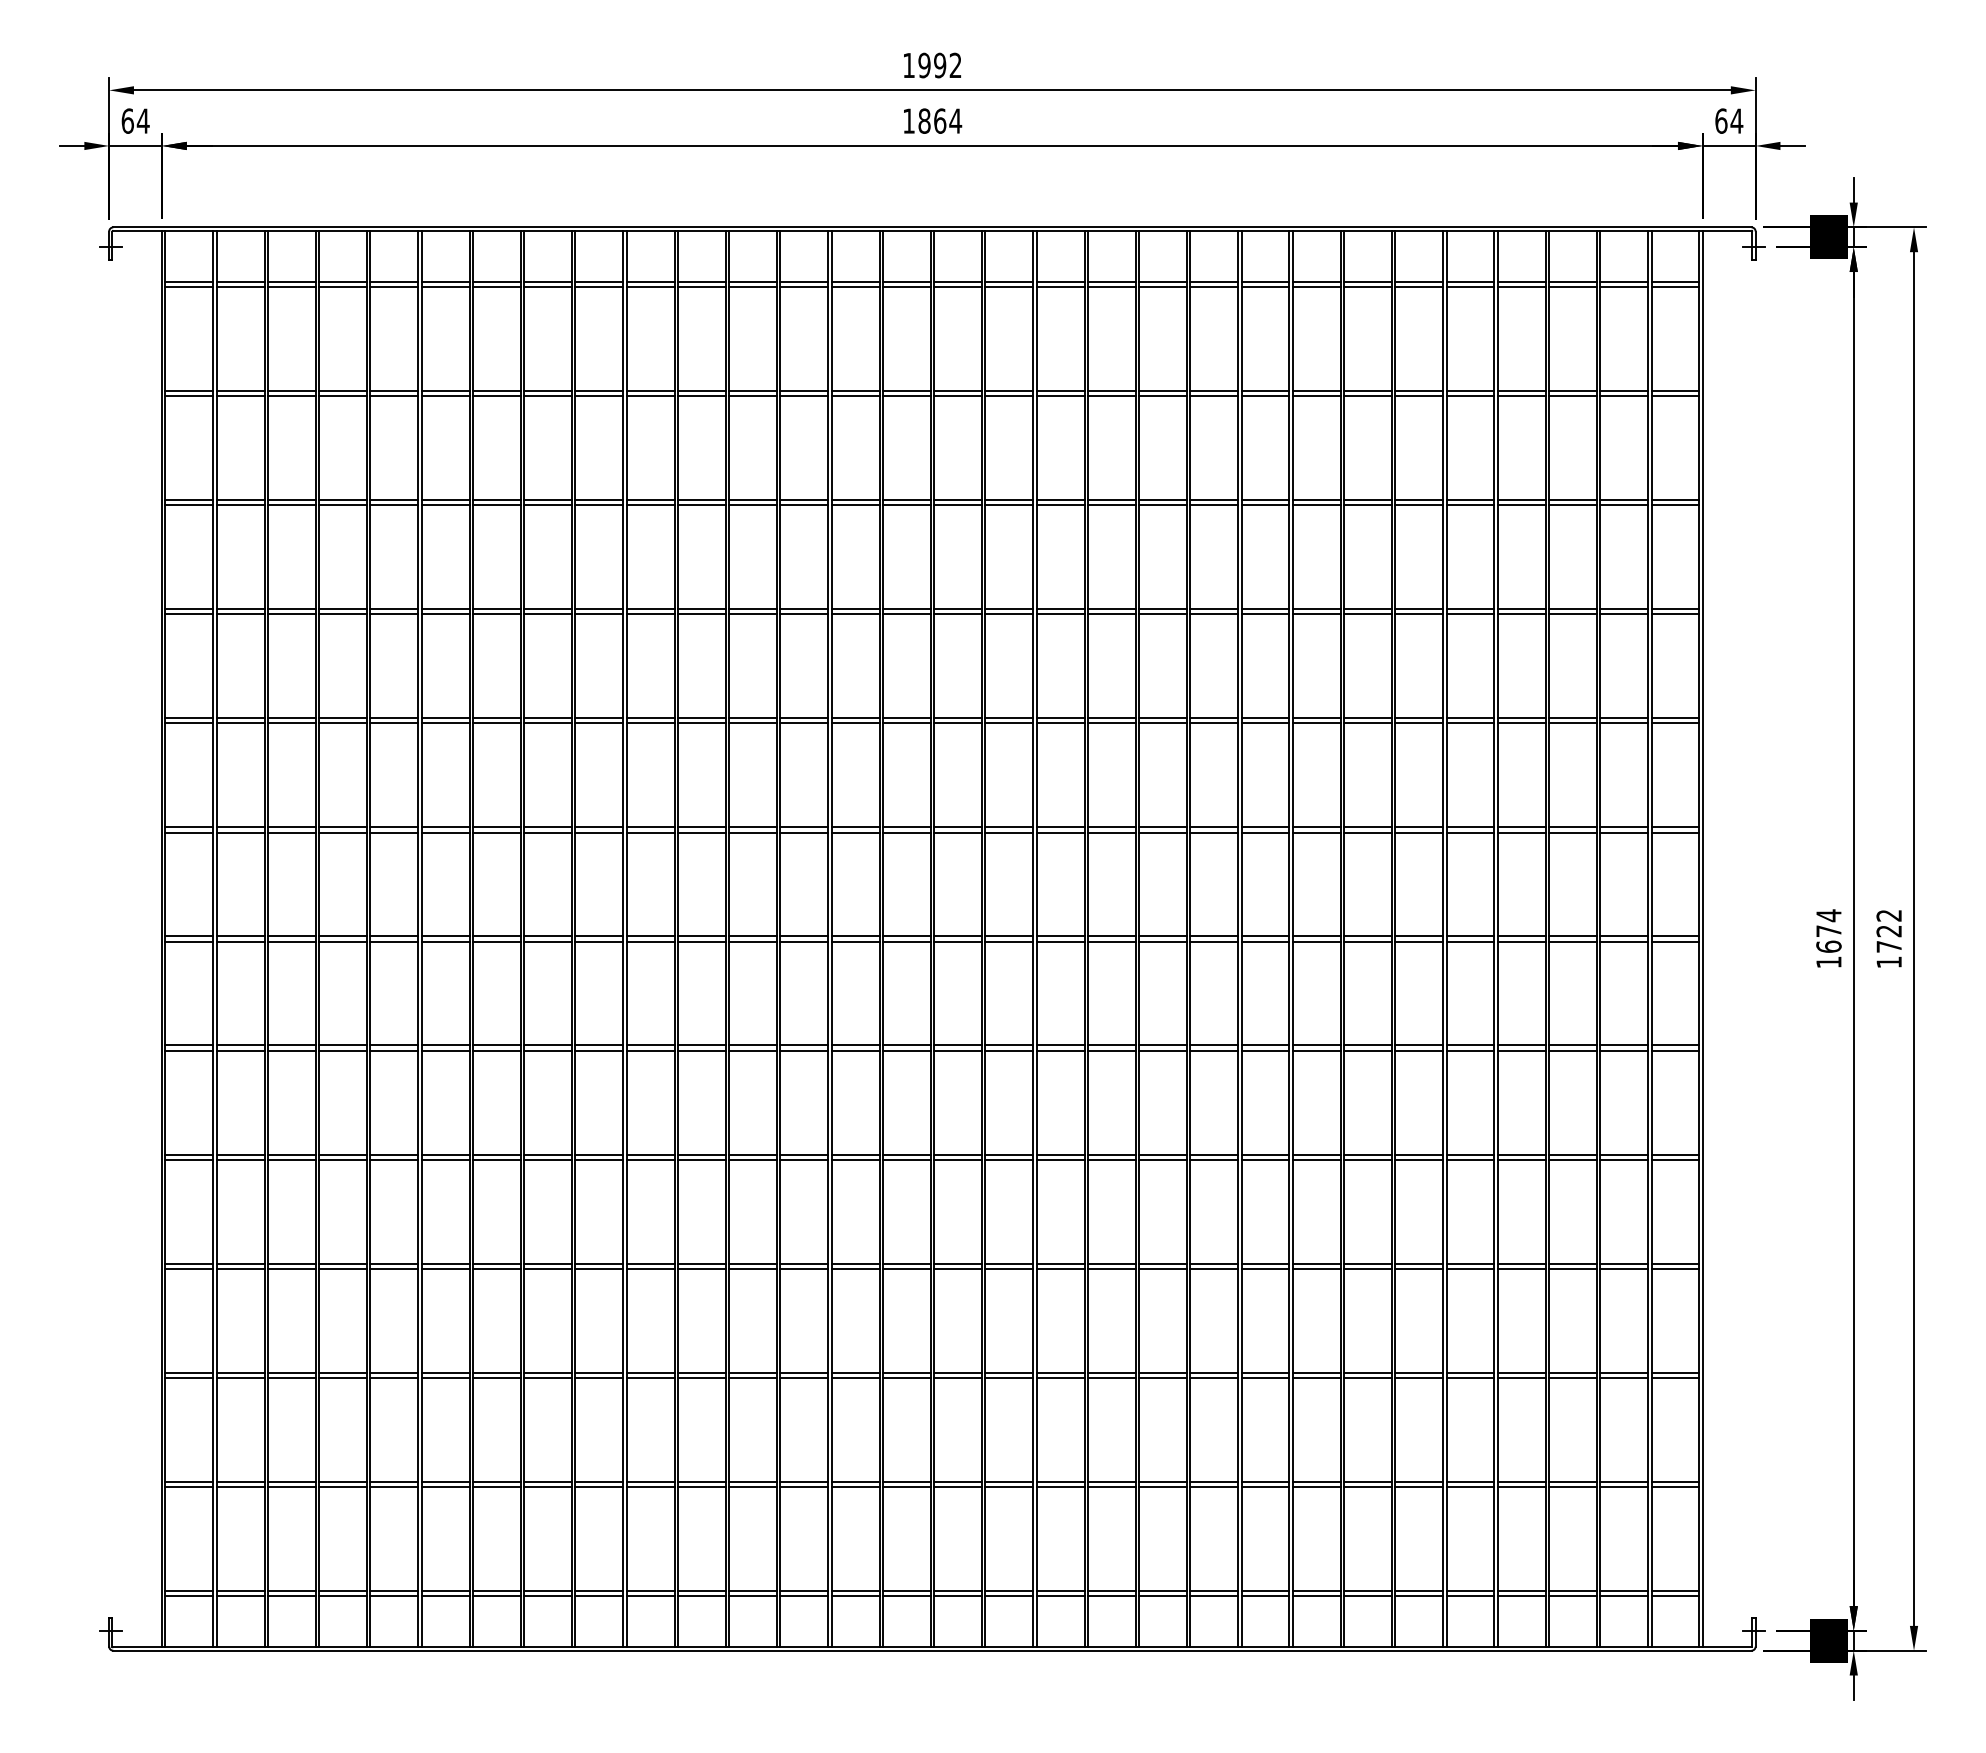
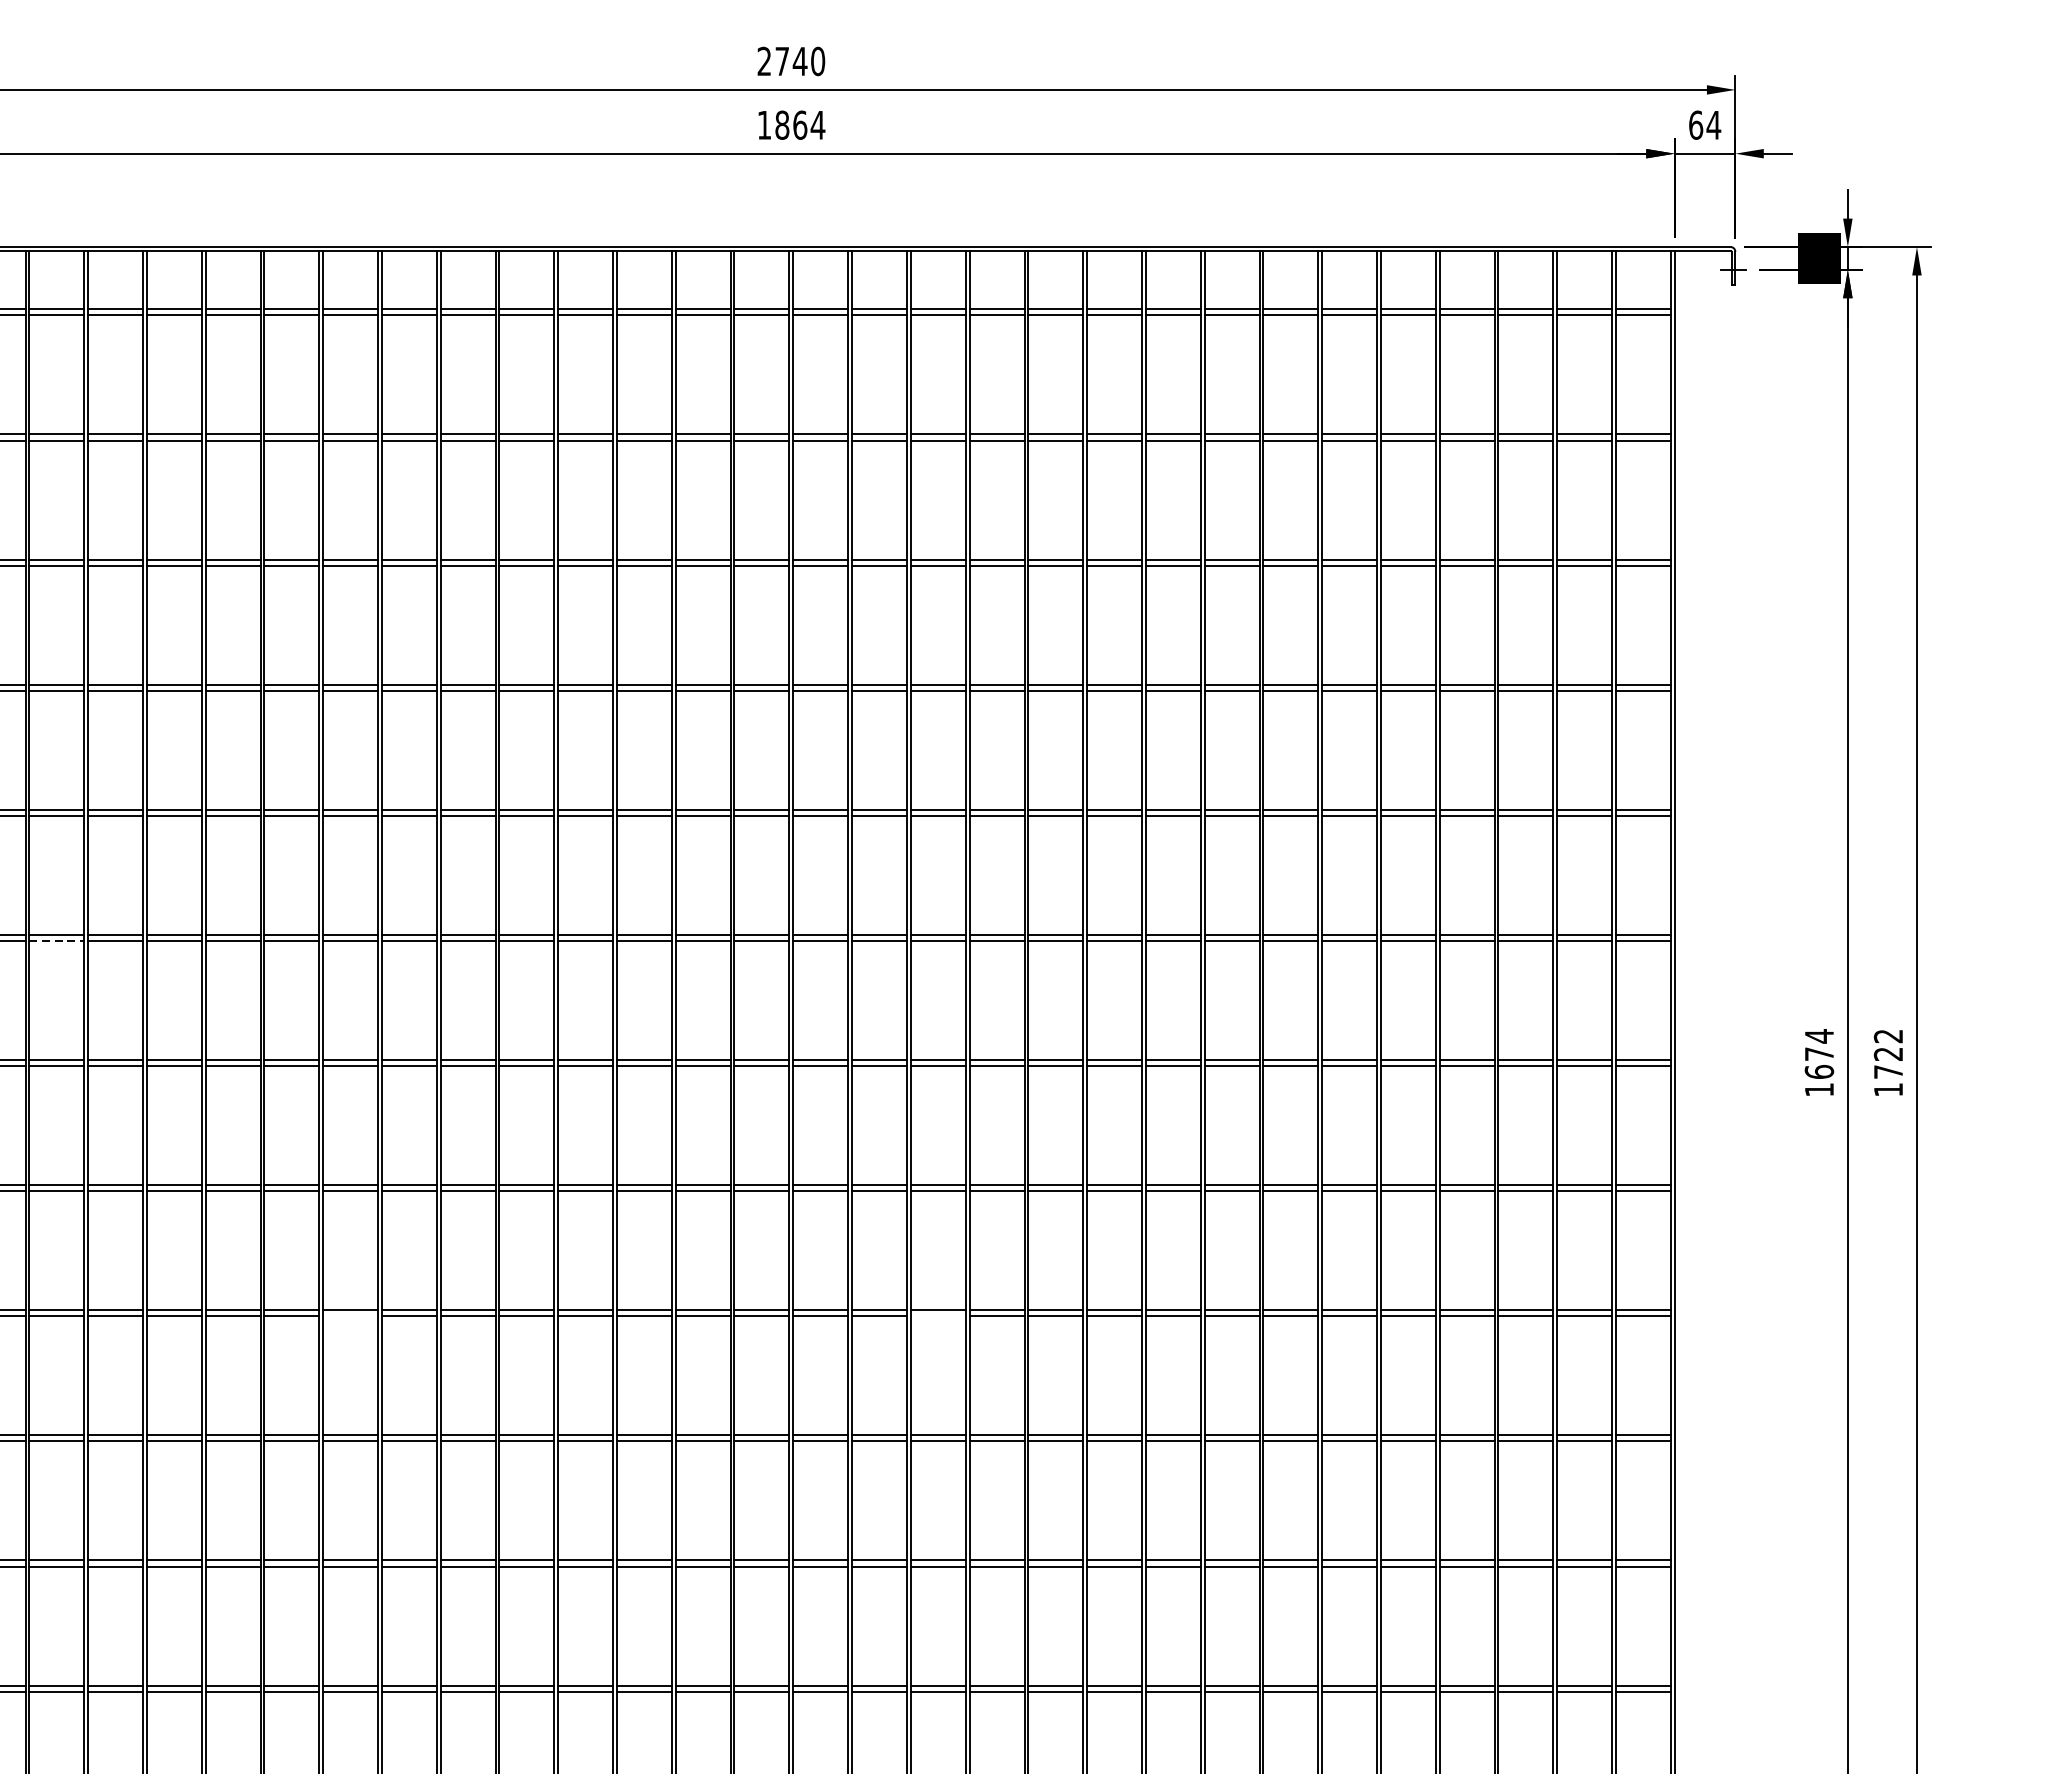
text: (932, 65) -> (791, 61), 1992 -> 2740
line: (291, 832) -> (56, 940), solid -> dashed
line: (548, 1159) -> (351, 1315), removed
line: (1060, 1159) -> (938, 1315), removed

